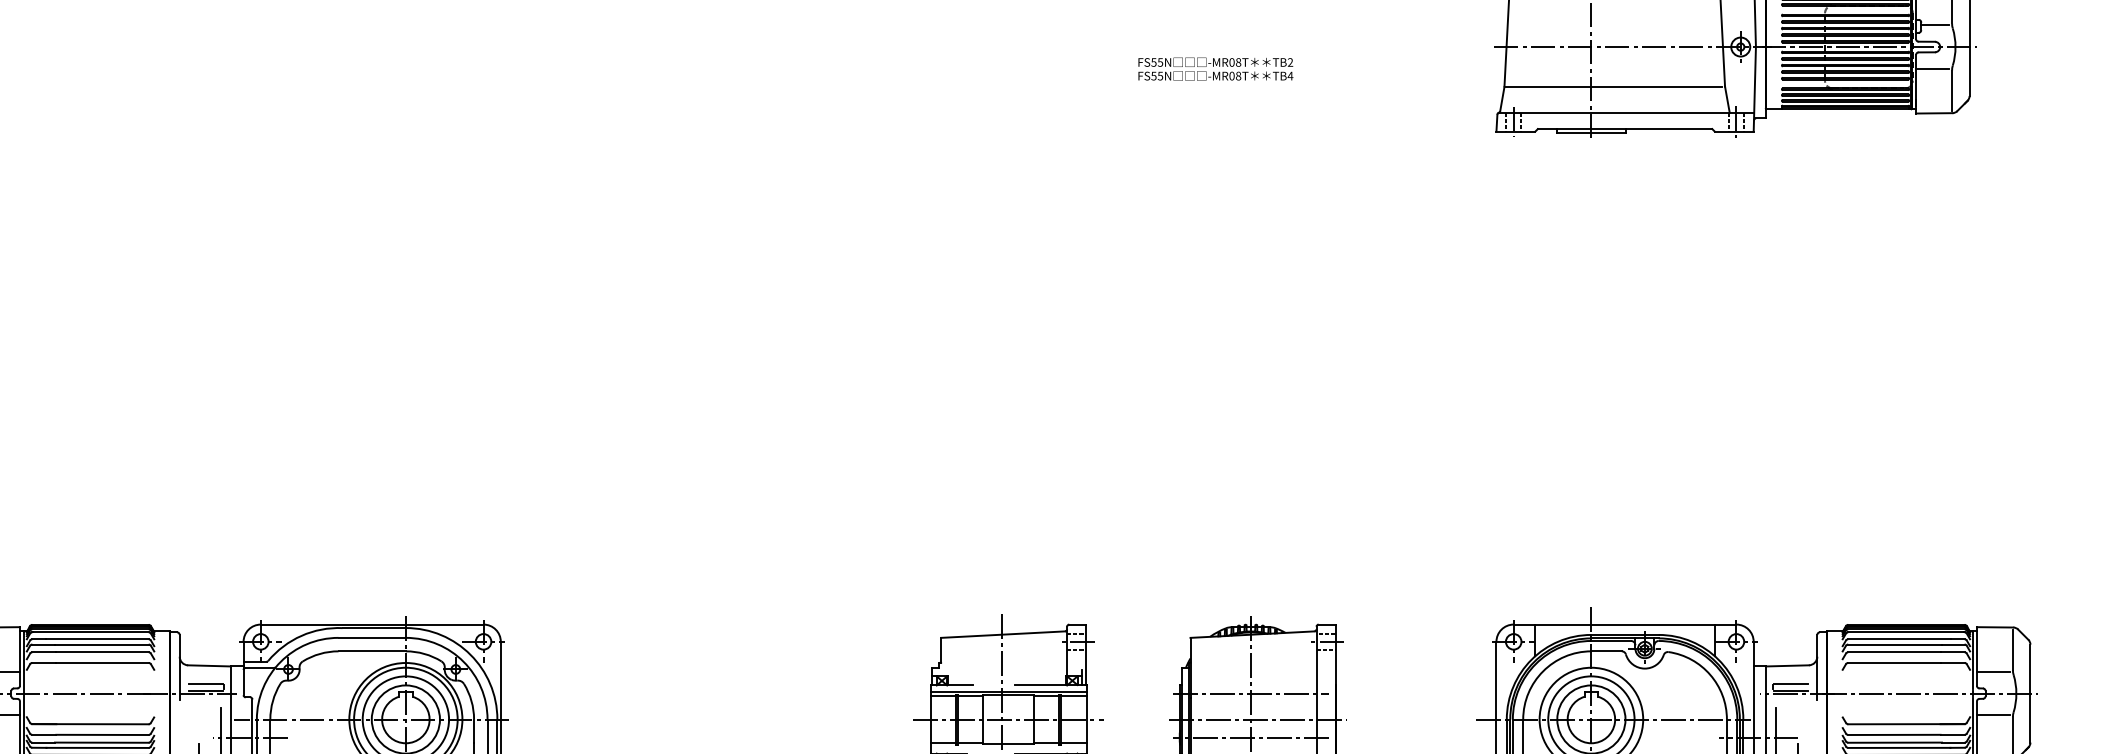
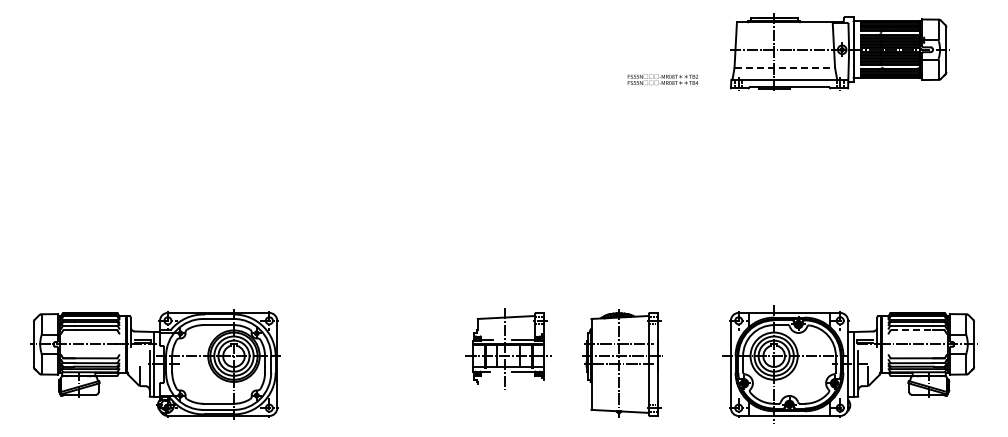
text: (1214, 68) -> (662, 79), moved
line: (1616, 85) -> (785, 67), solid -> dashed
line: (1895, 663) -> (912, 330), solid -> dashed

